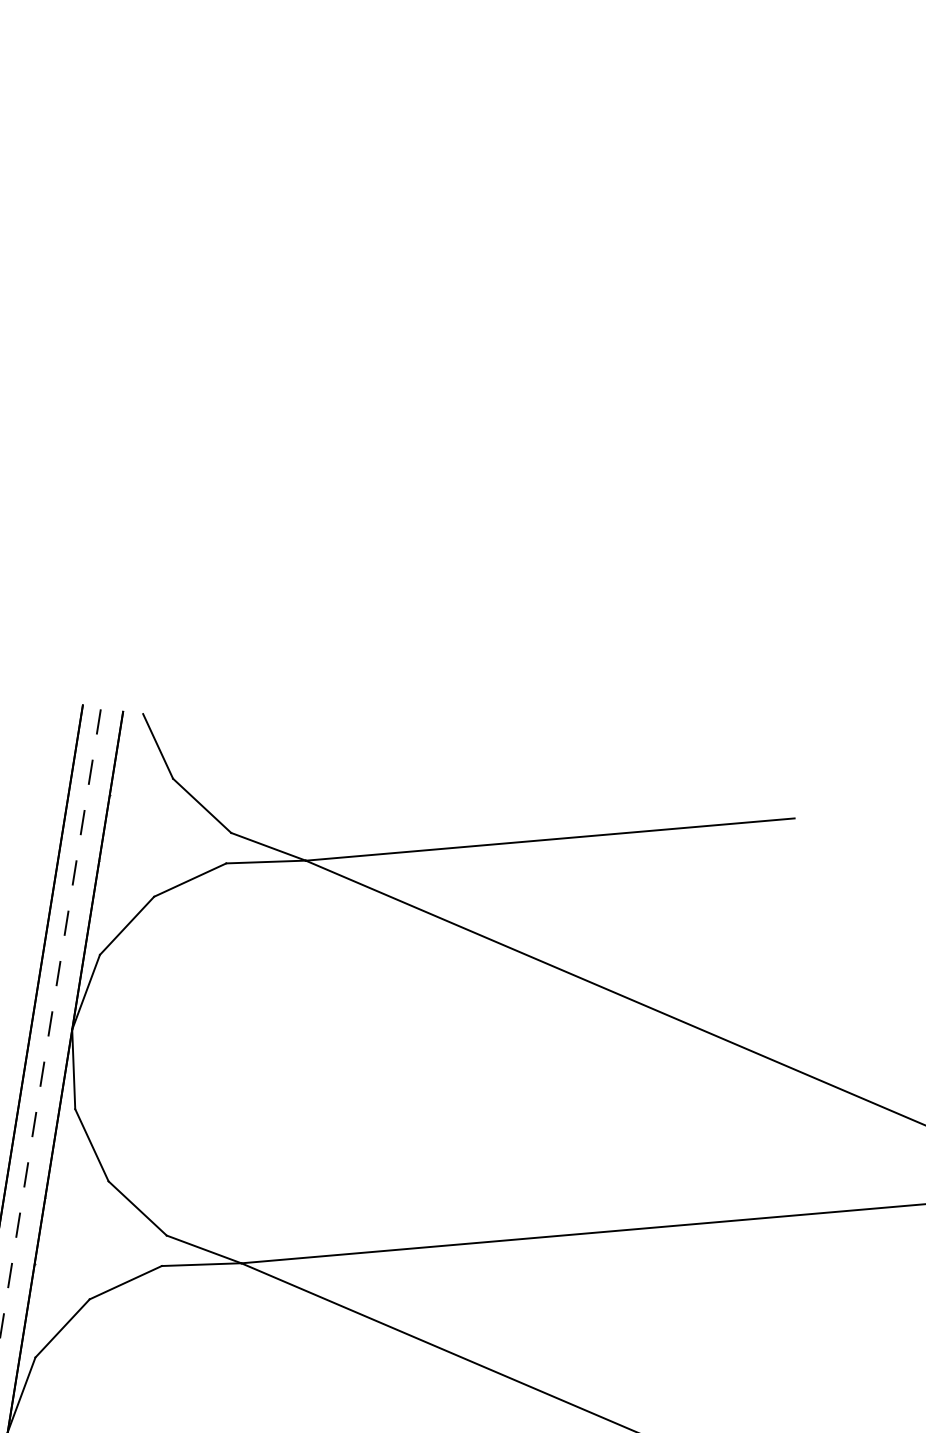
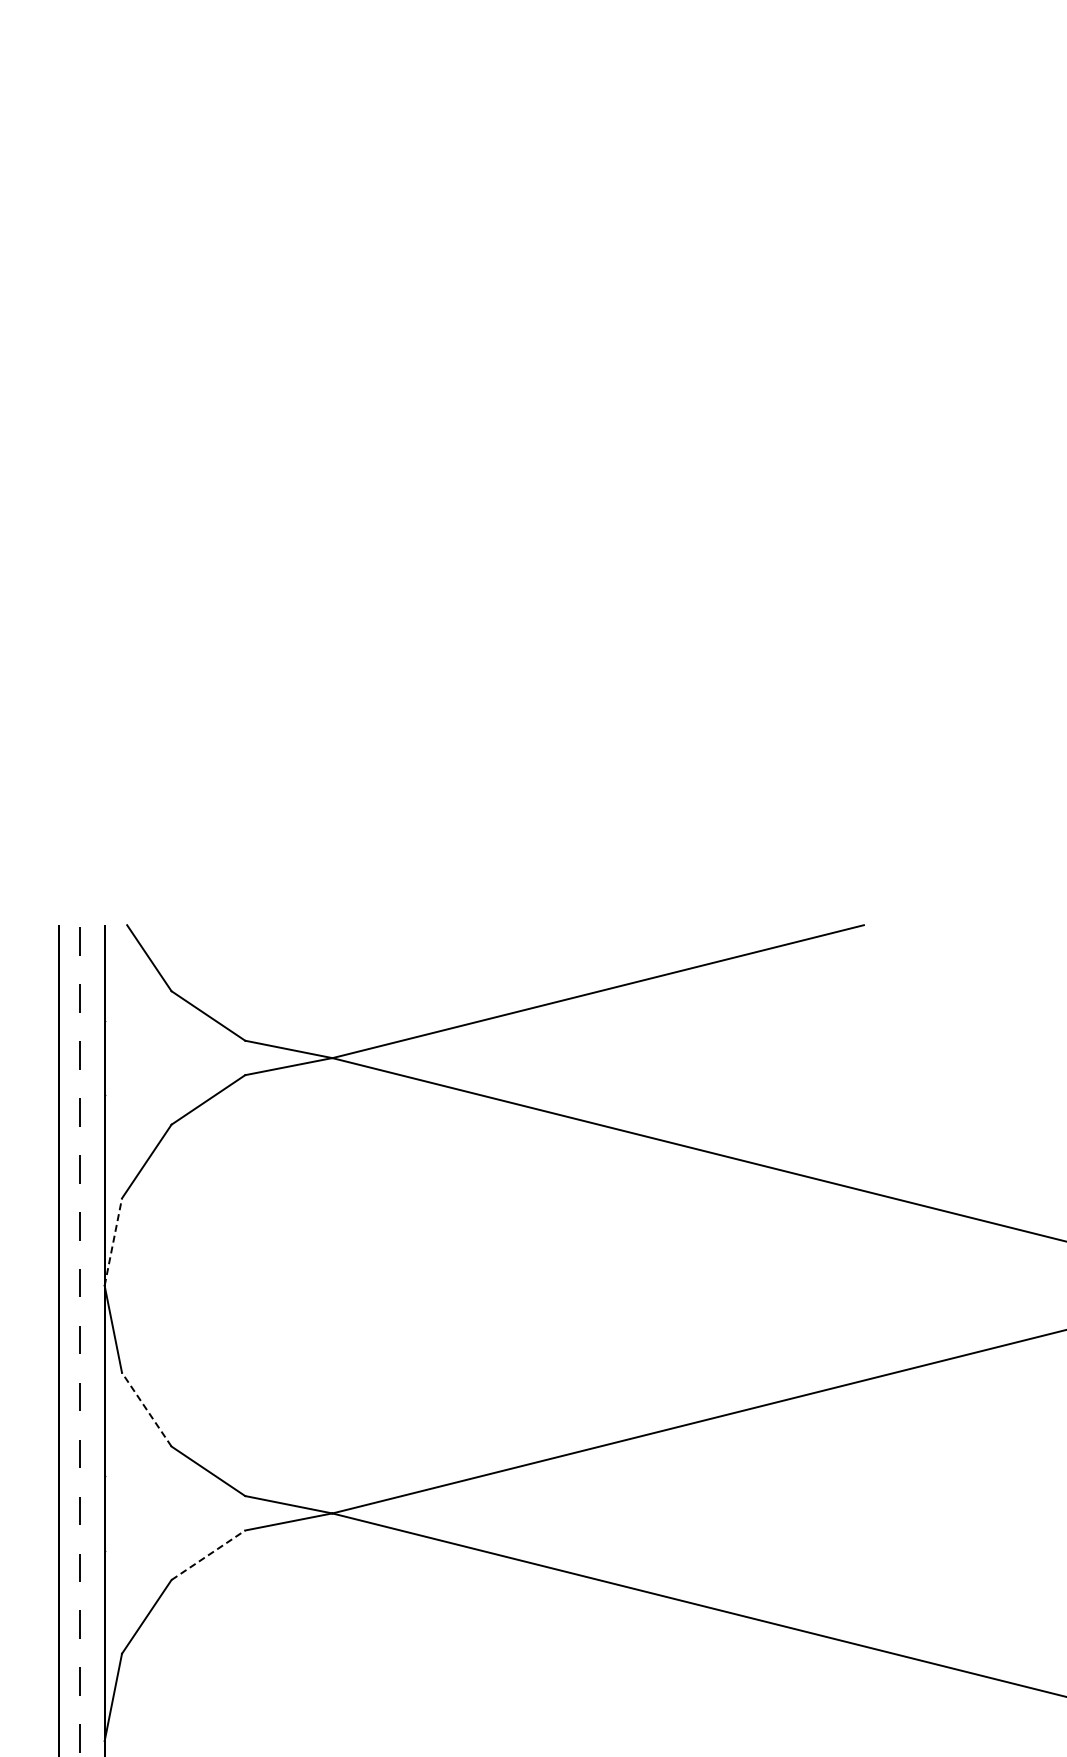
line: (86, 992) -> (113, 1242), solid -> dashed
line: (91, 1145) -> (146, 1409), solid -> dashed
line: (125, 1282) -> (208, 1554), solid -> dashed

